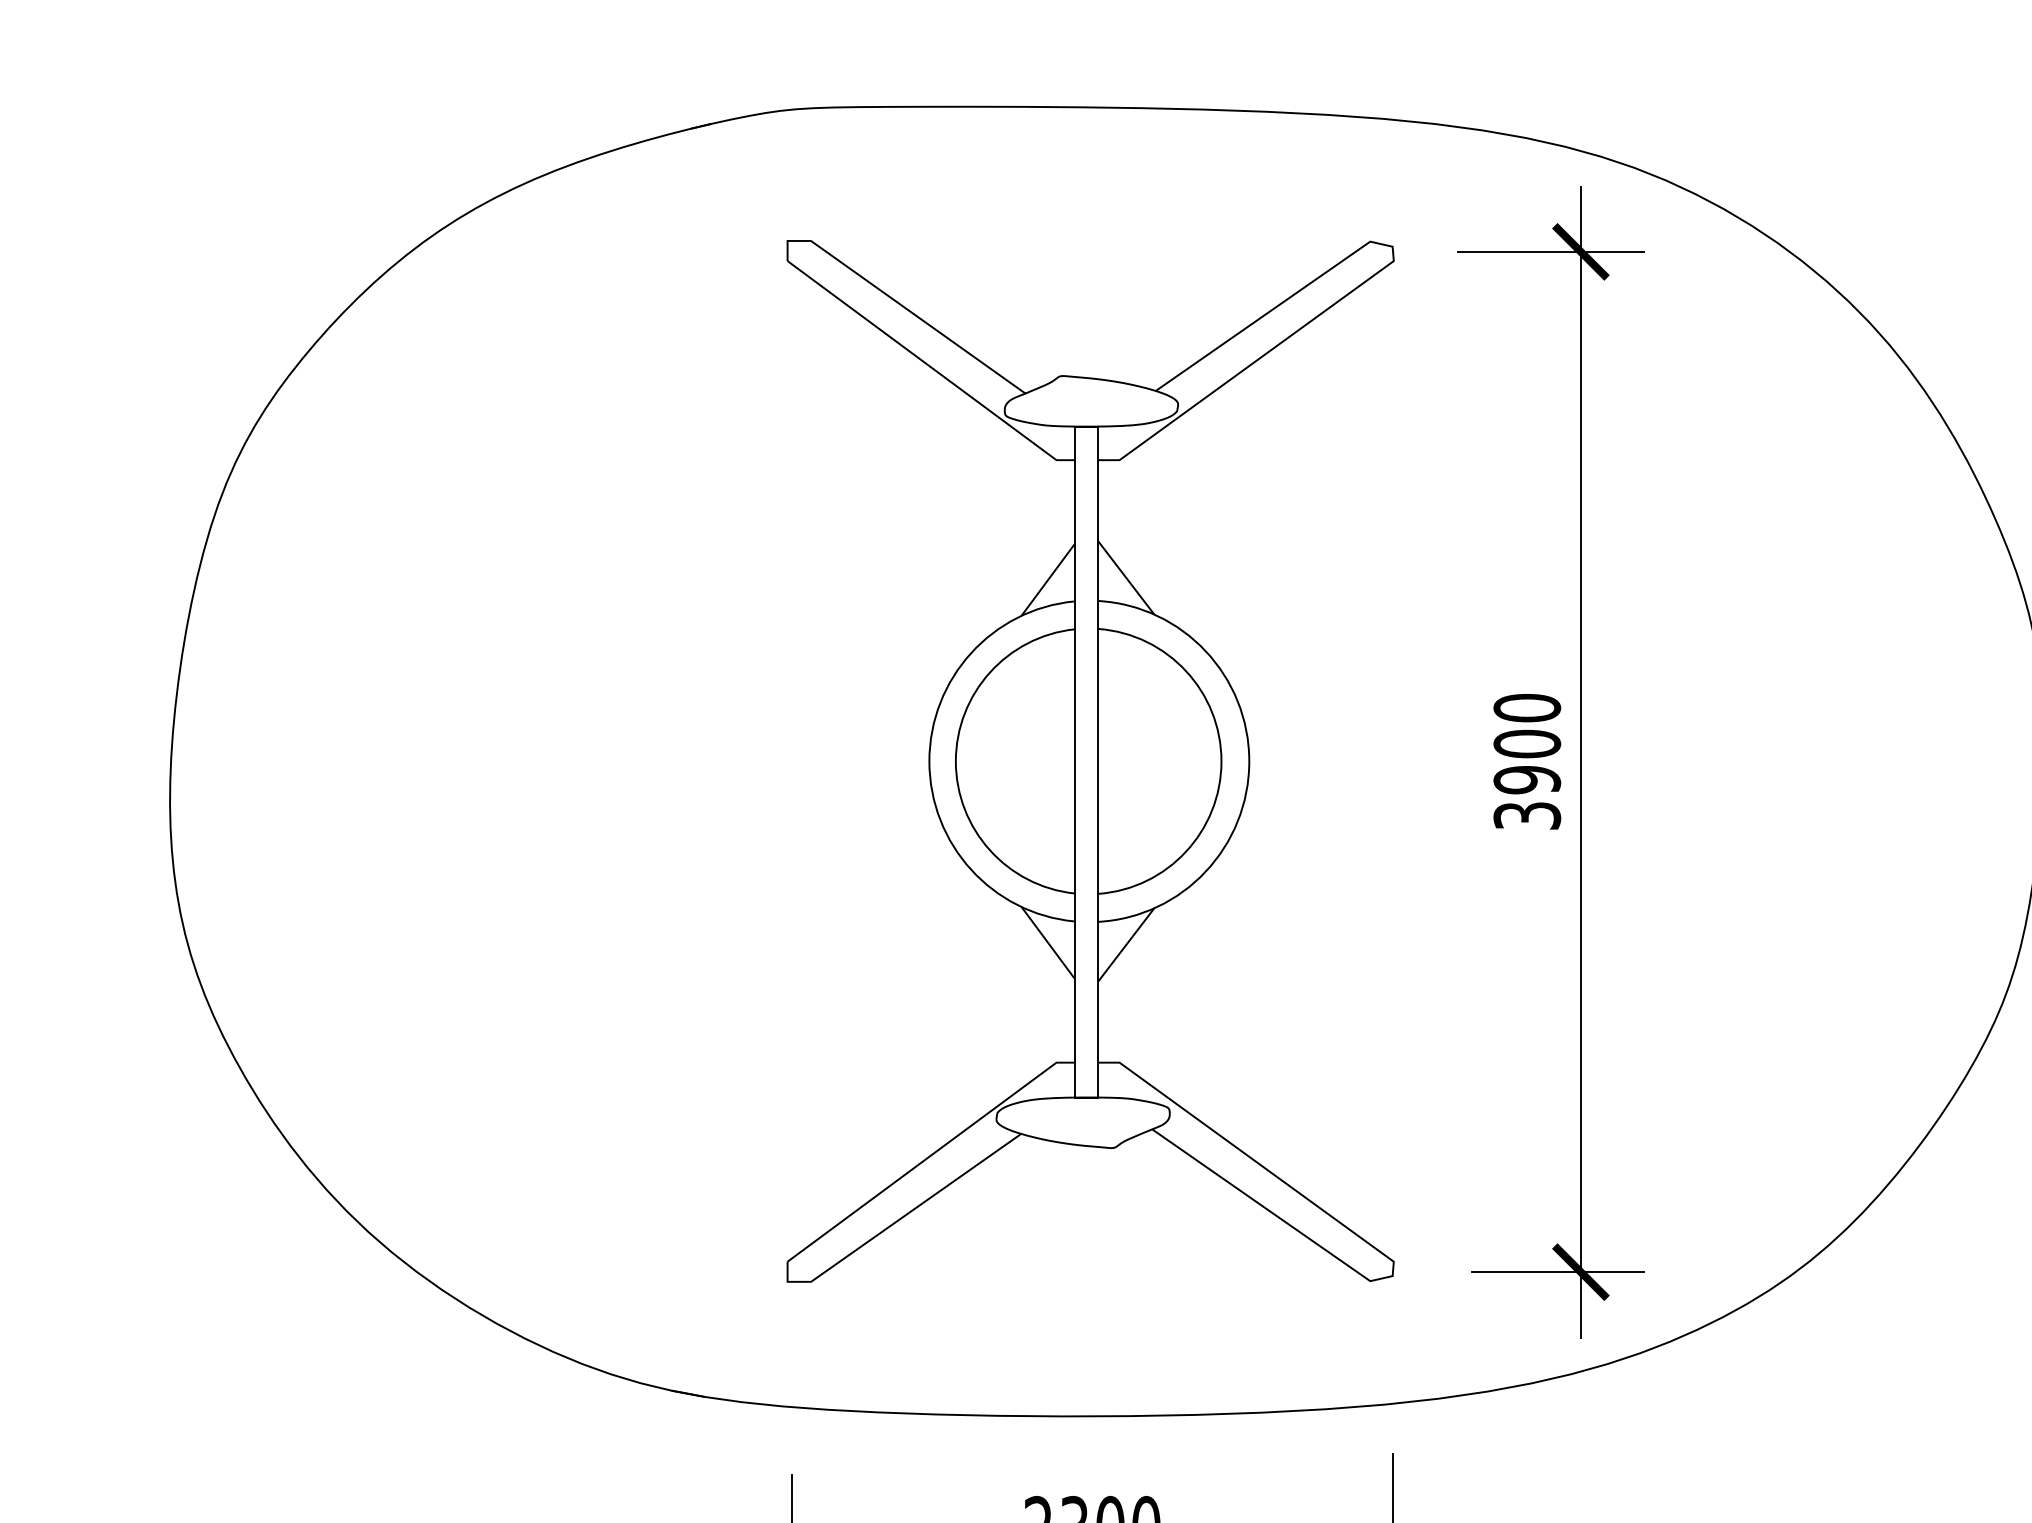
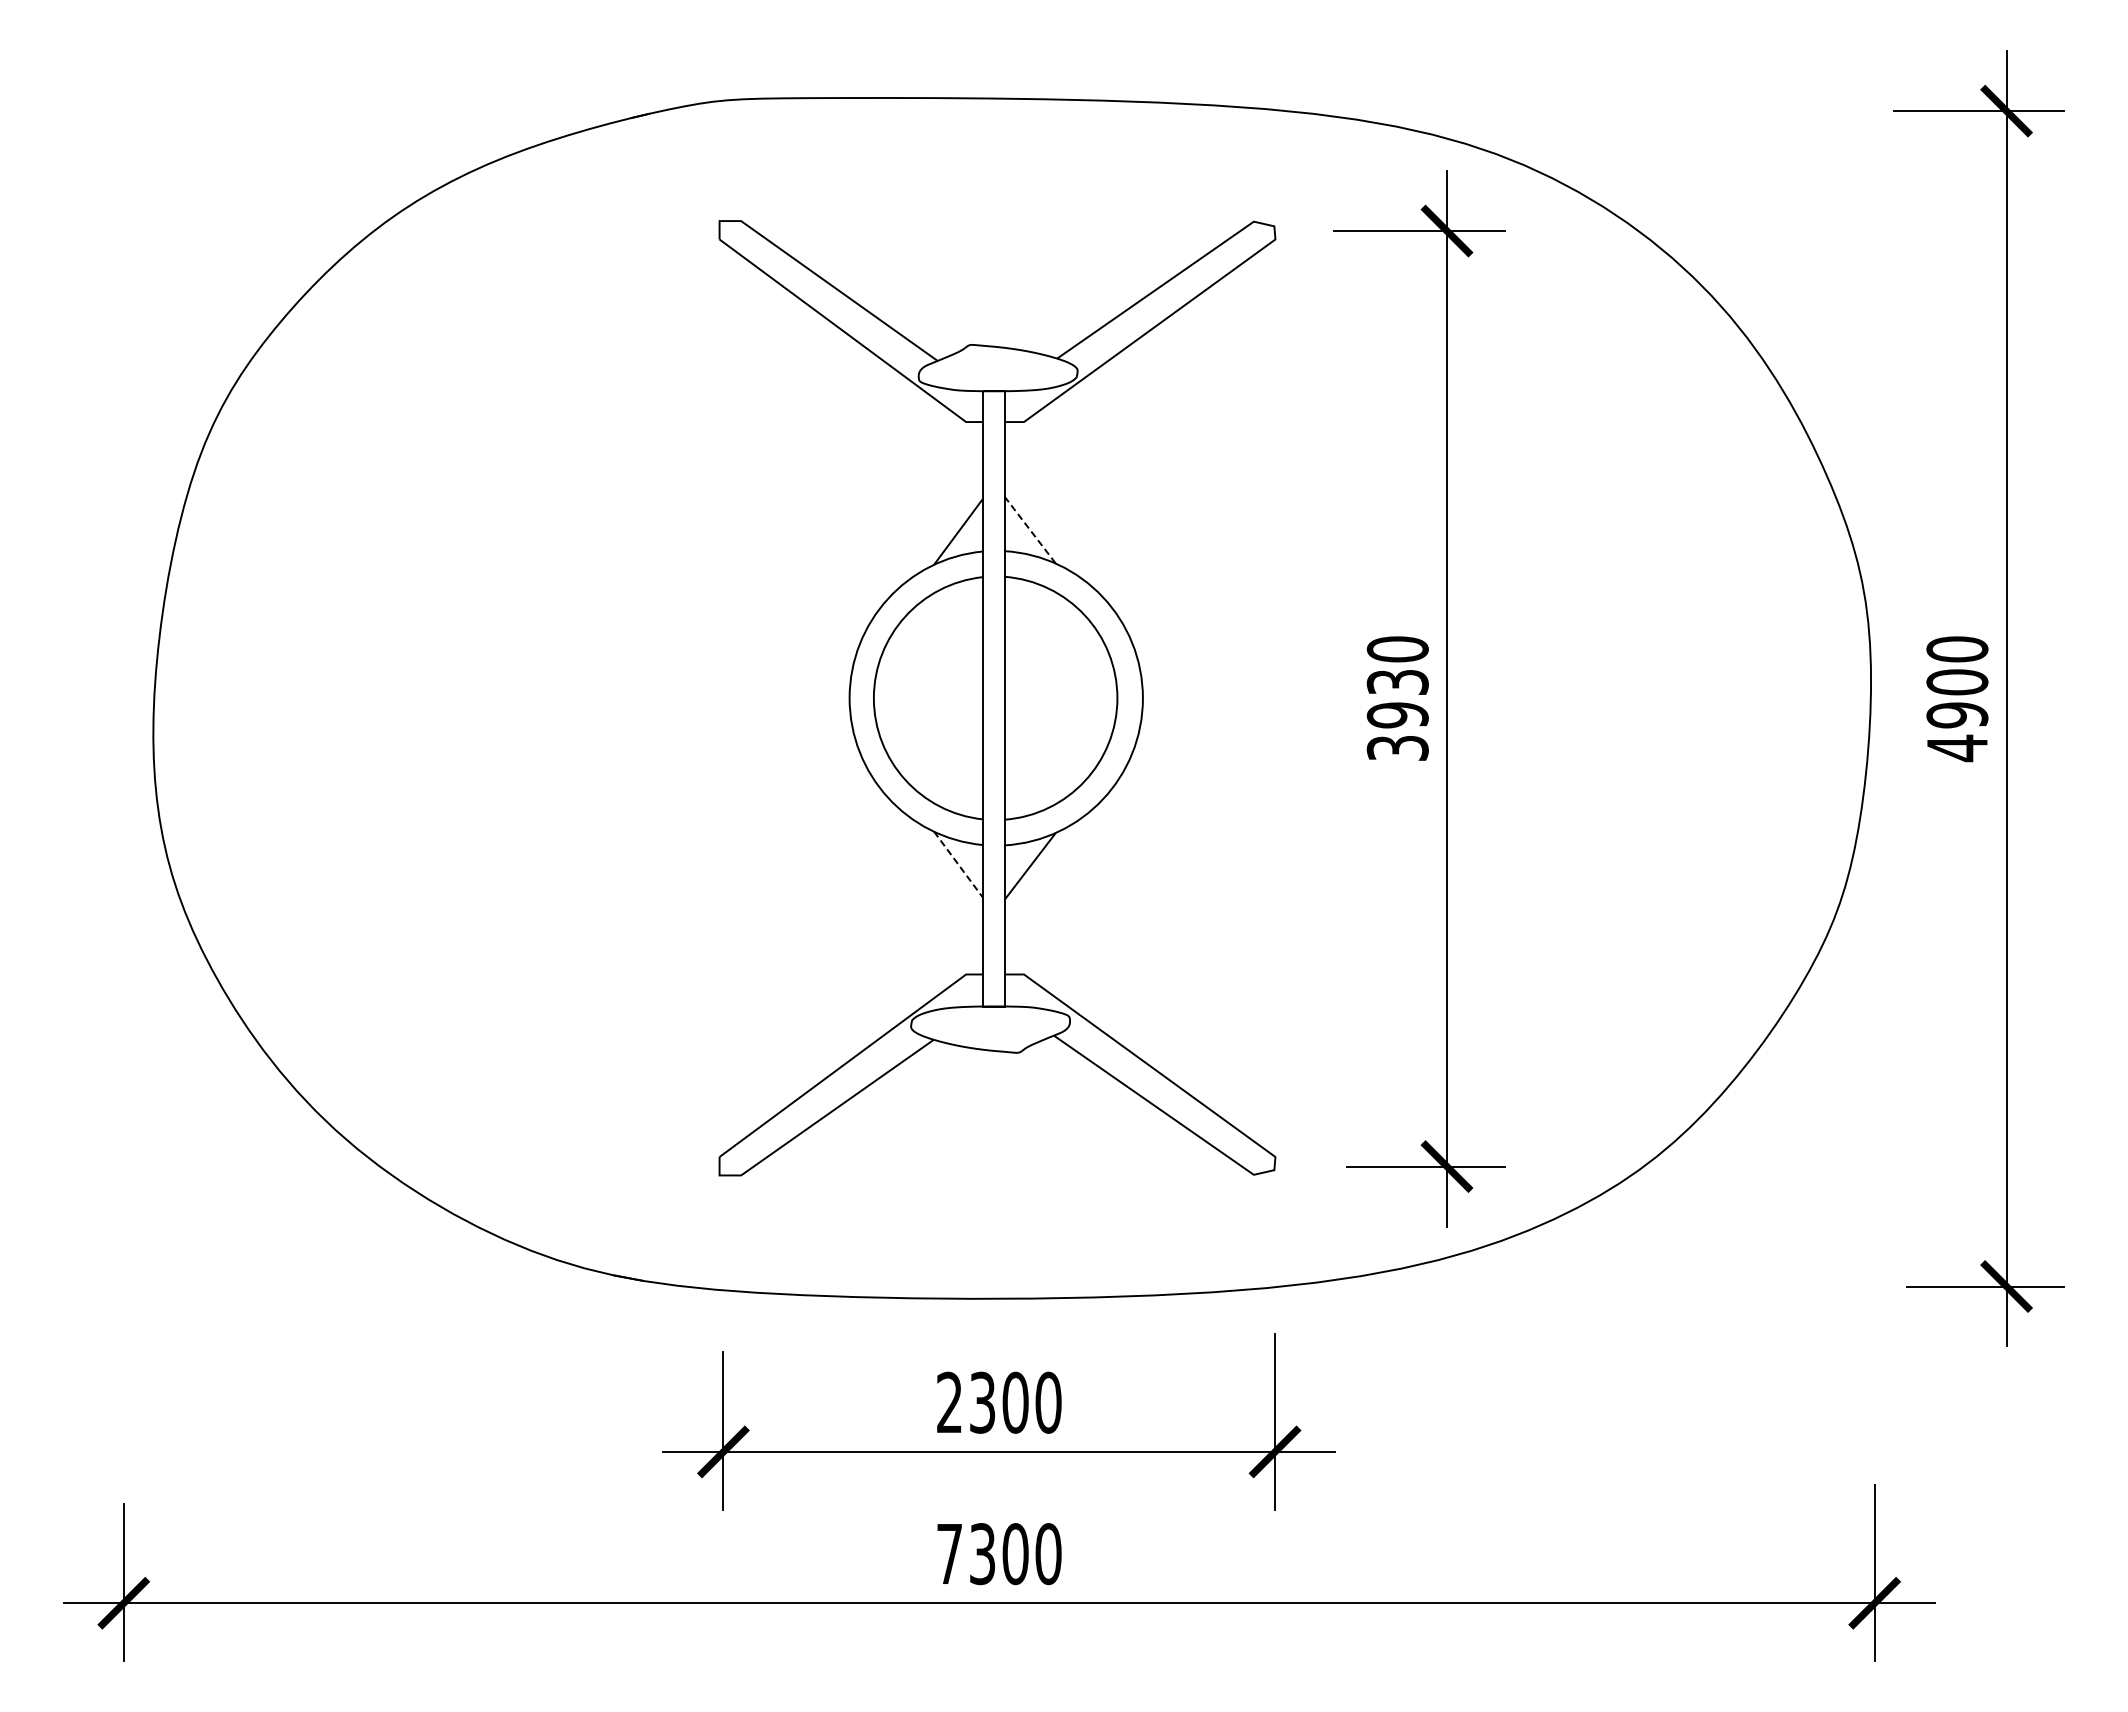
line: (1126, 578) -> (1030, 530), solid -> dashed
text: (1526, 744) -> (1397, 682), 3900 -> 3930
line: (1048, 942) -> (958, 864), solid -> dashed

